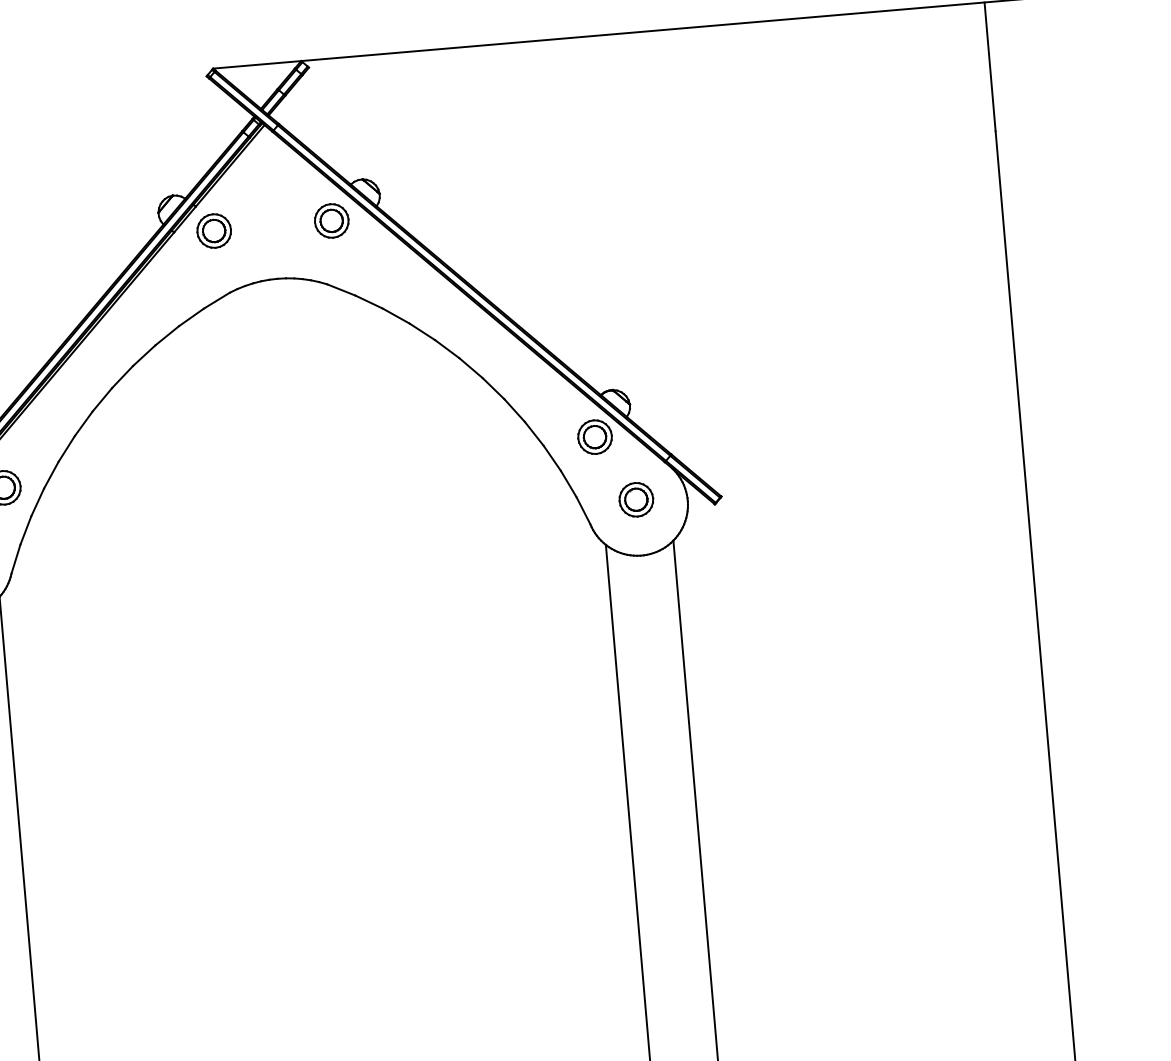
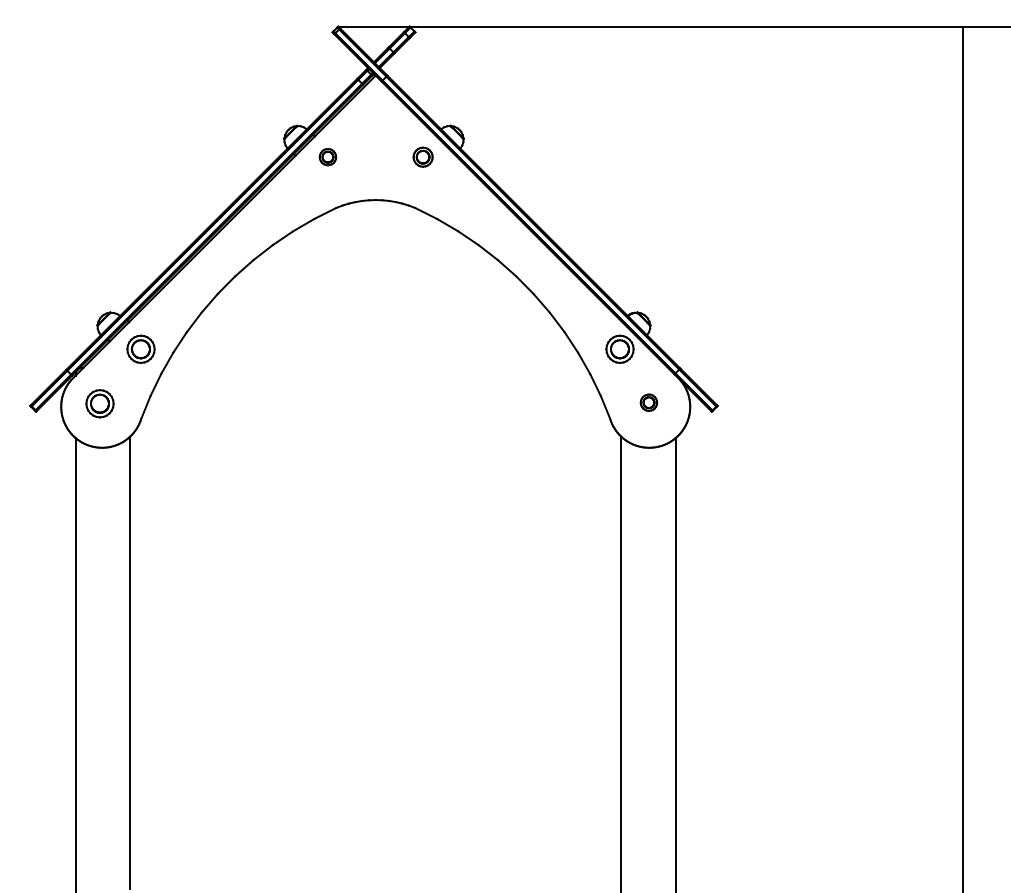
part: (330, 220) -> (422, 156), size x0.7
part: (213, 230) -> (327, 156), size x0.6
part: (635, 499) -> (648, 402), size x0.6

